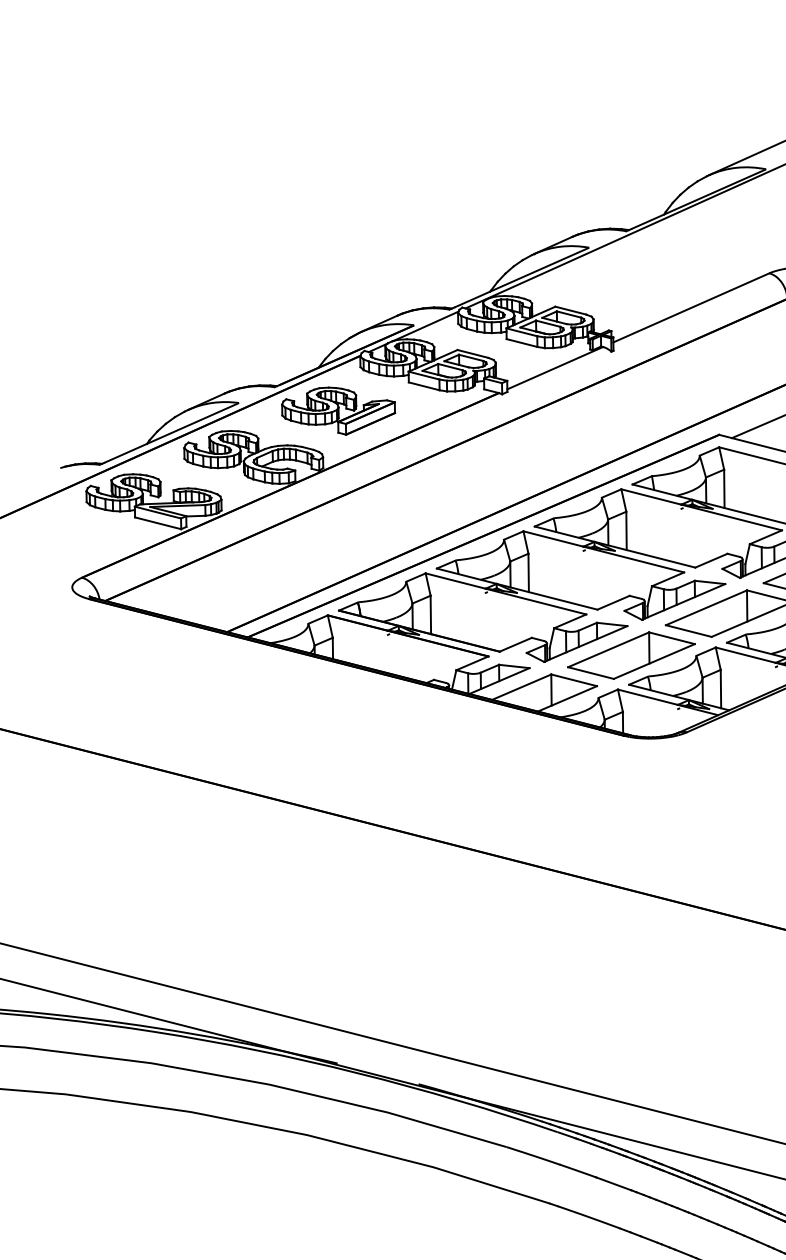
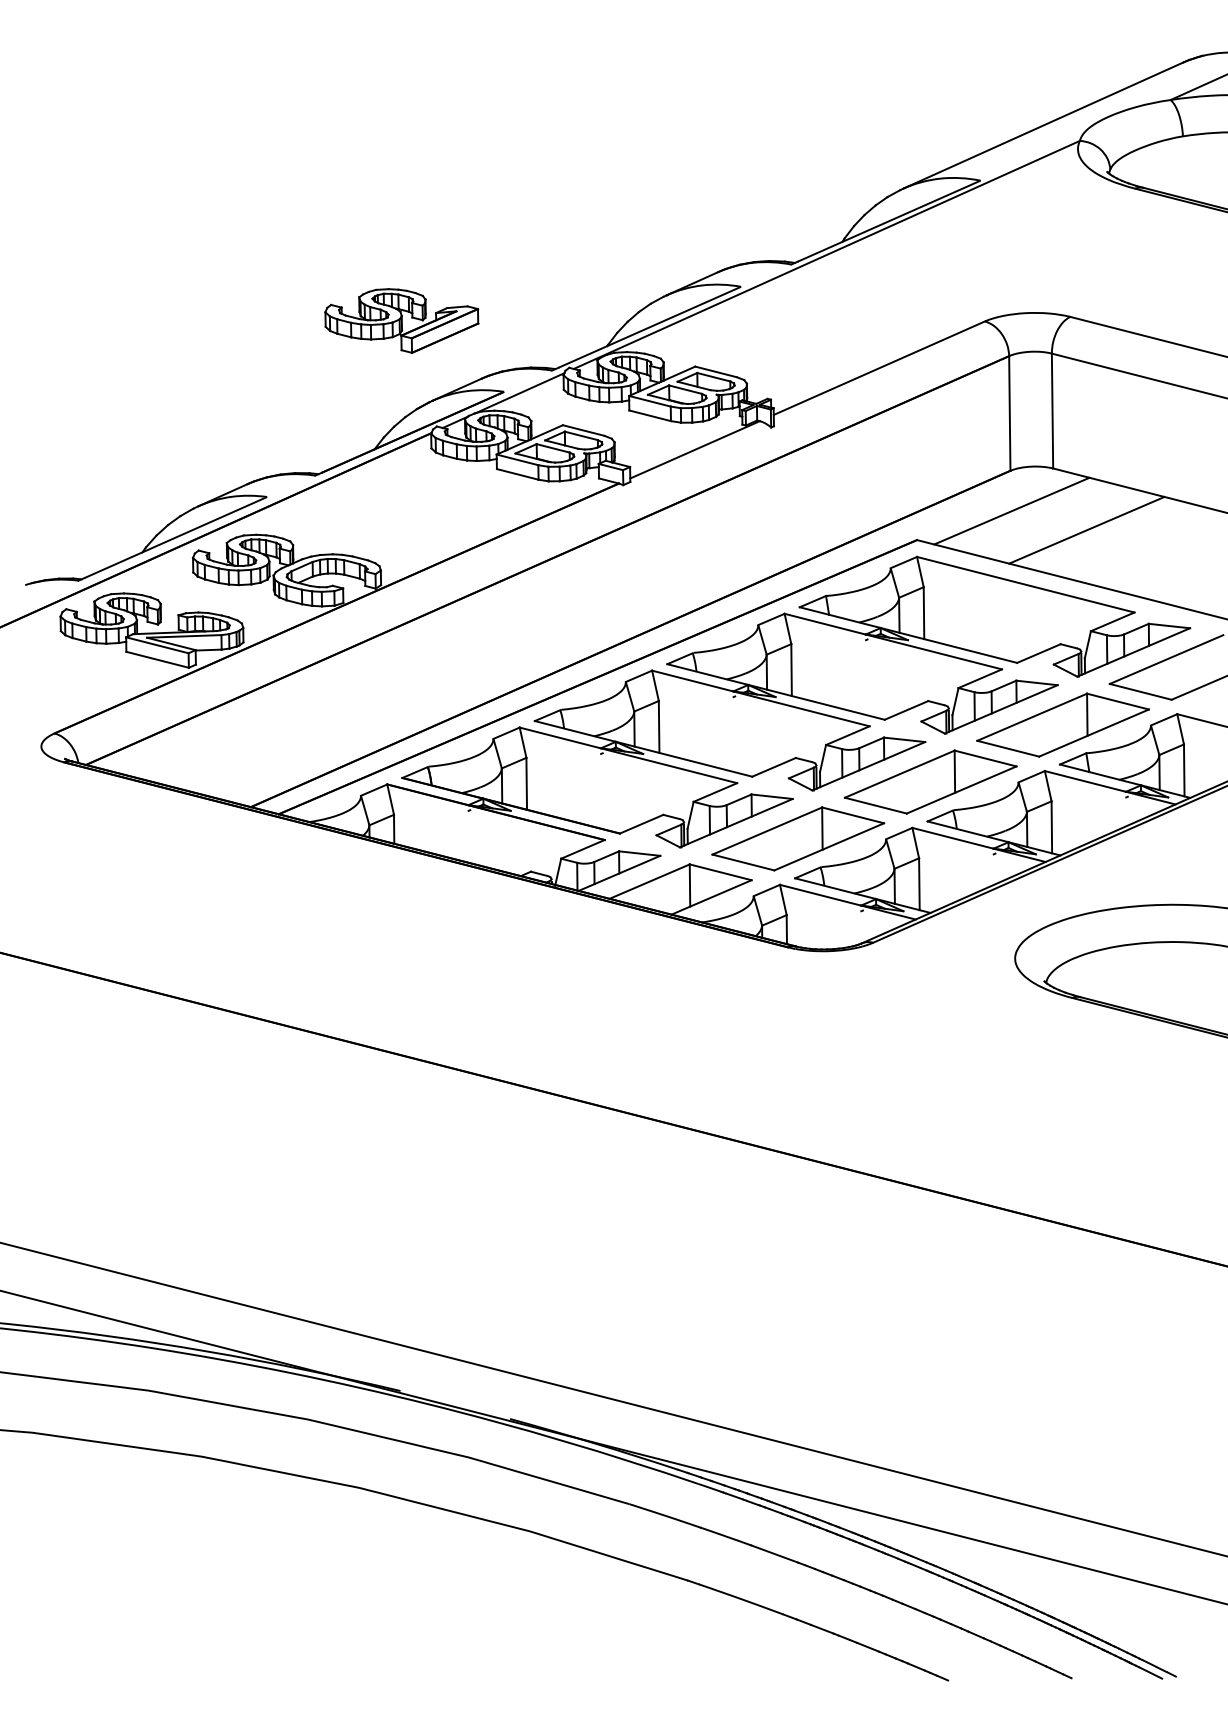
part: (338, 410) -> (401, 320), moved

